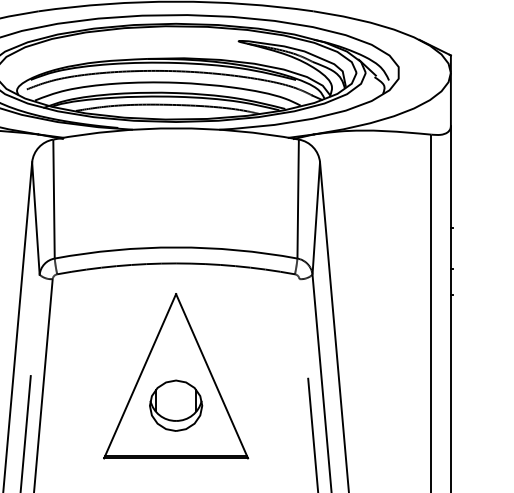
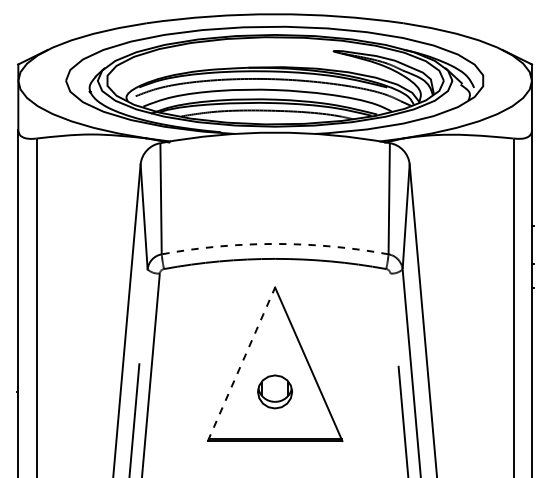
arc: (176, 246) -> (275, 243), solid -> dashed
line: (140, 376) -> (241, 364), solid -> dashed
part: (175, 405) -> (274, 391), size x0.7

